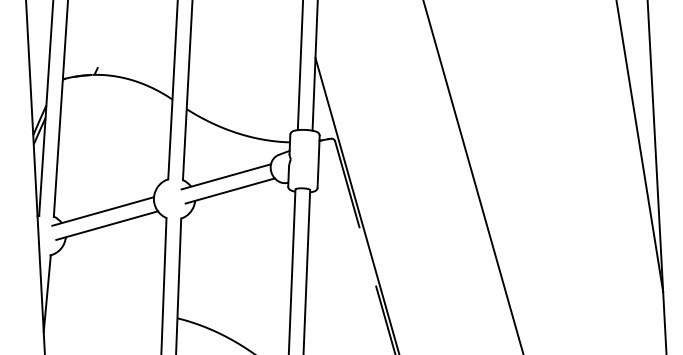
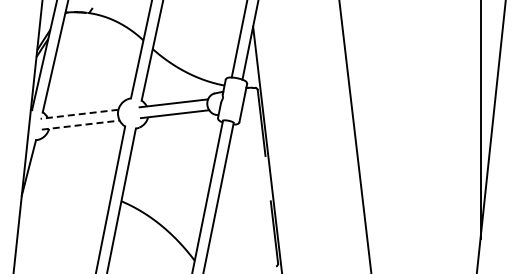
line: (103, 211) -> (79, 114), solid -> dashed
line: (108, 225) -> (81, 125), solid -> dashed

